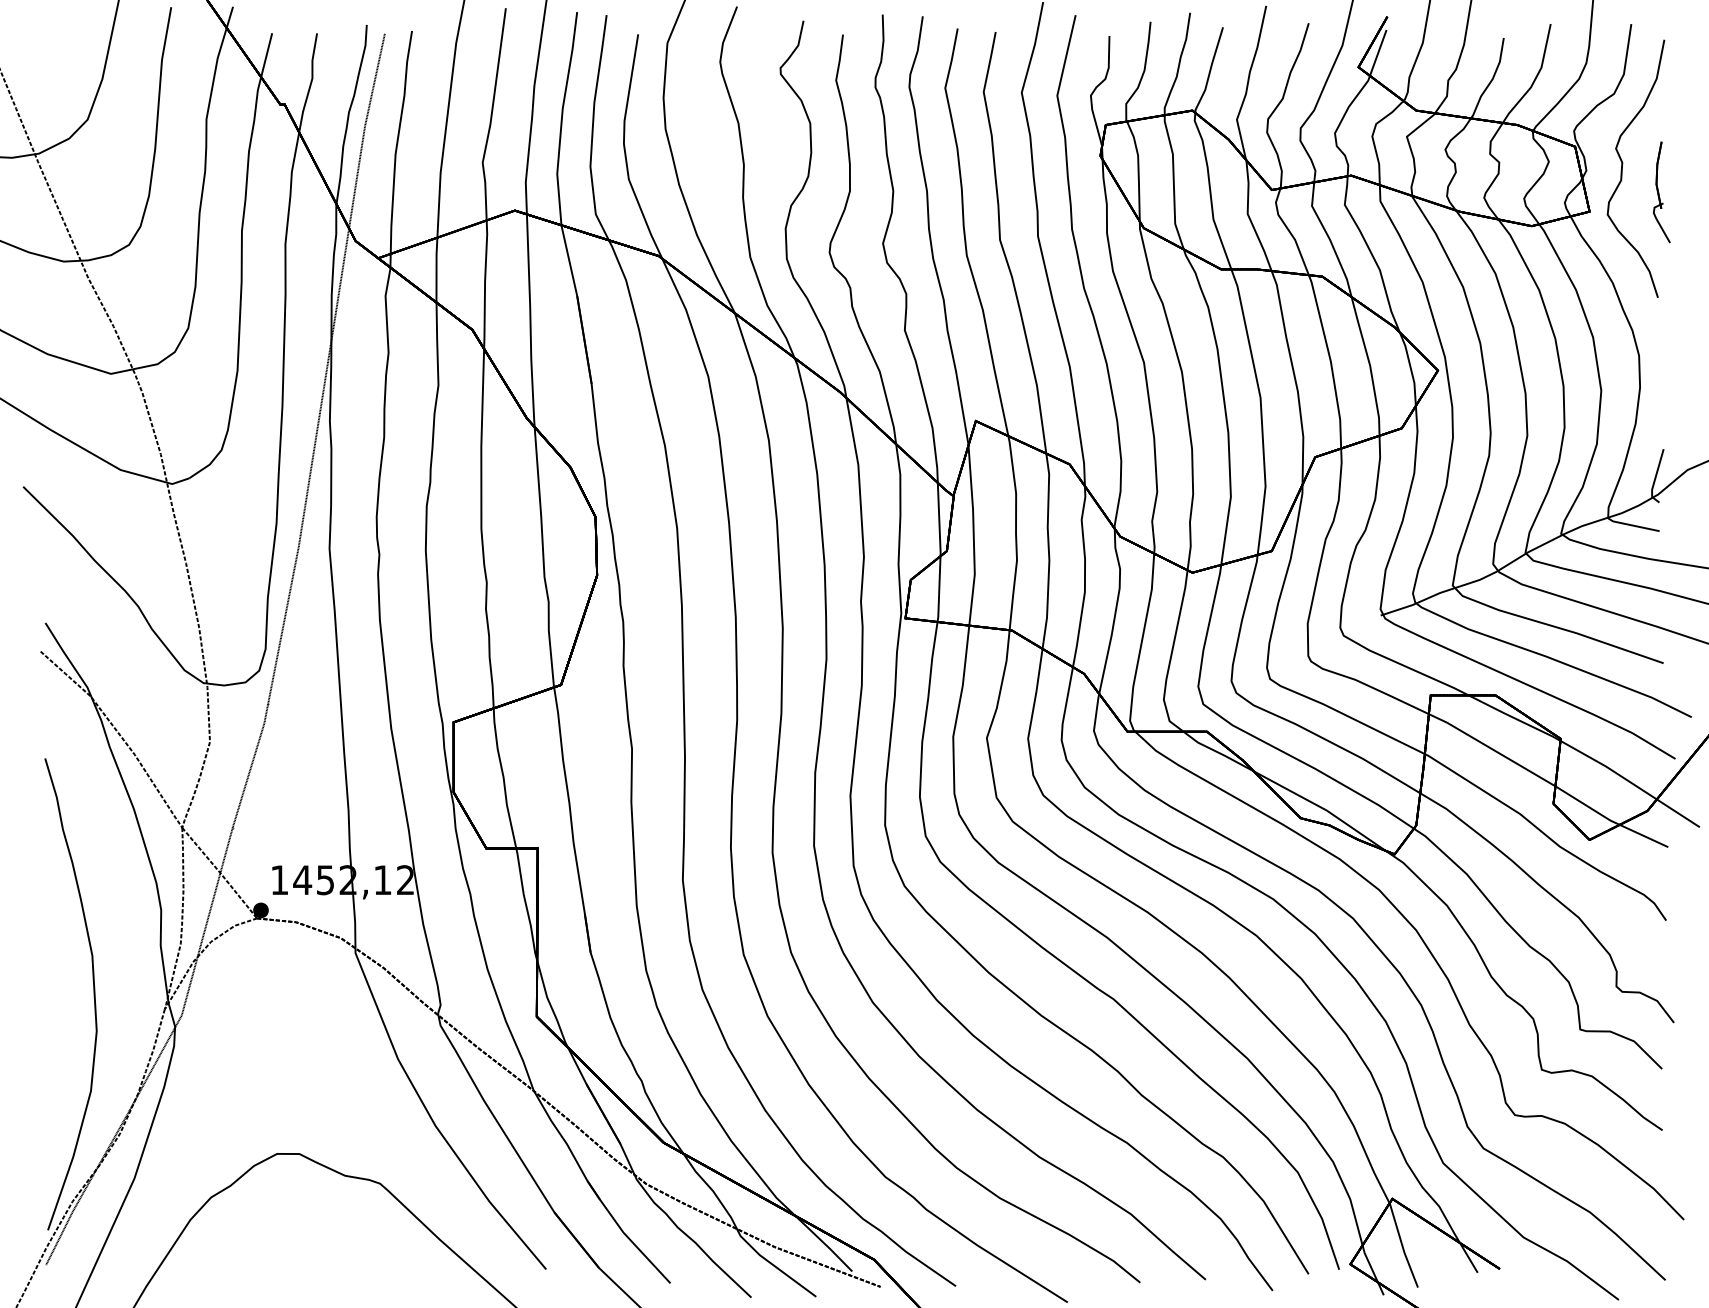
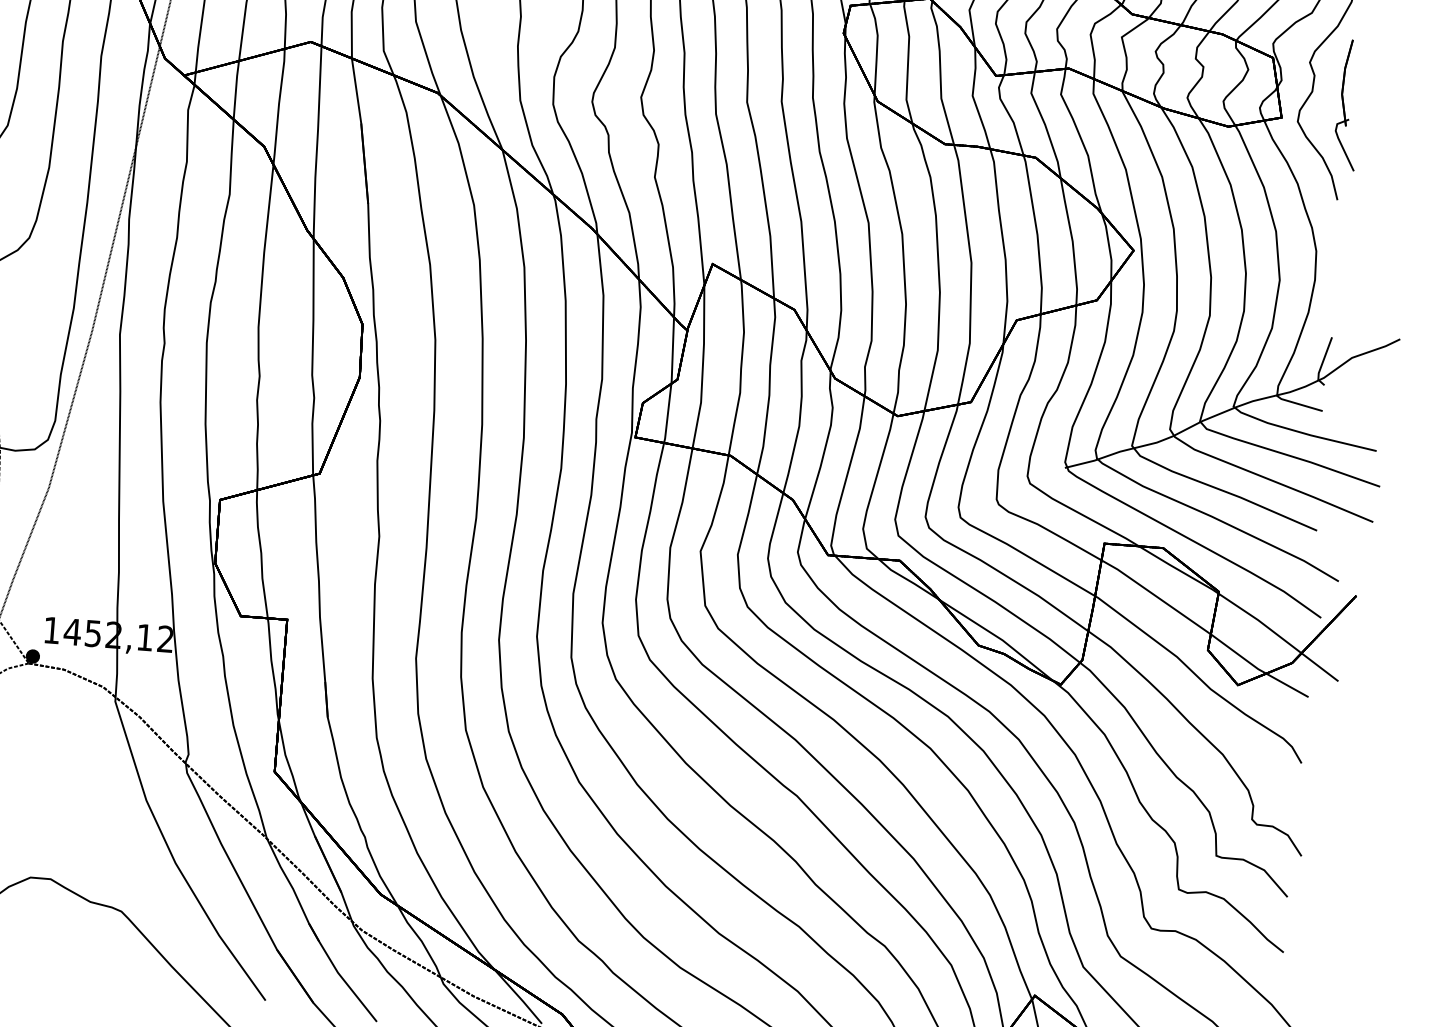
part: (1661, 192) -> (1347, 105), size x1.43

